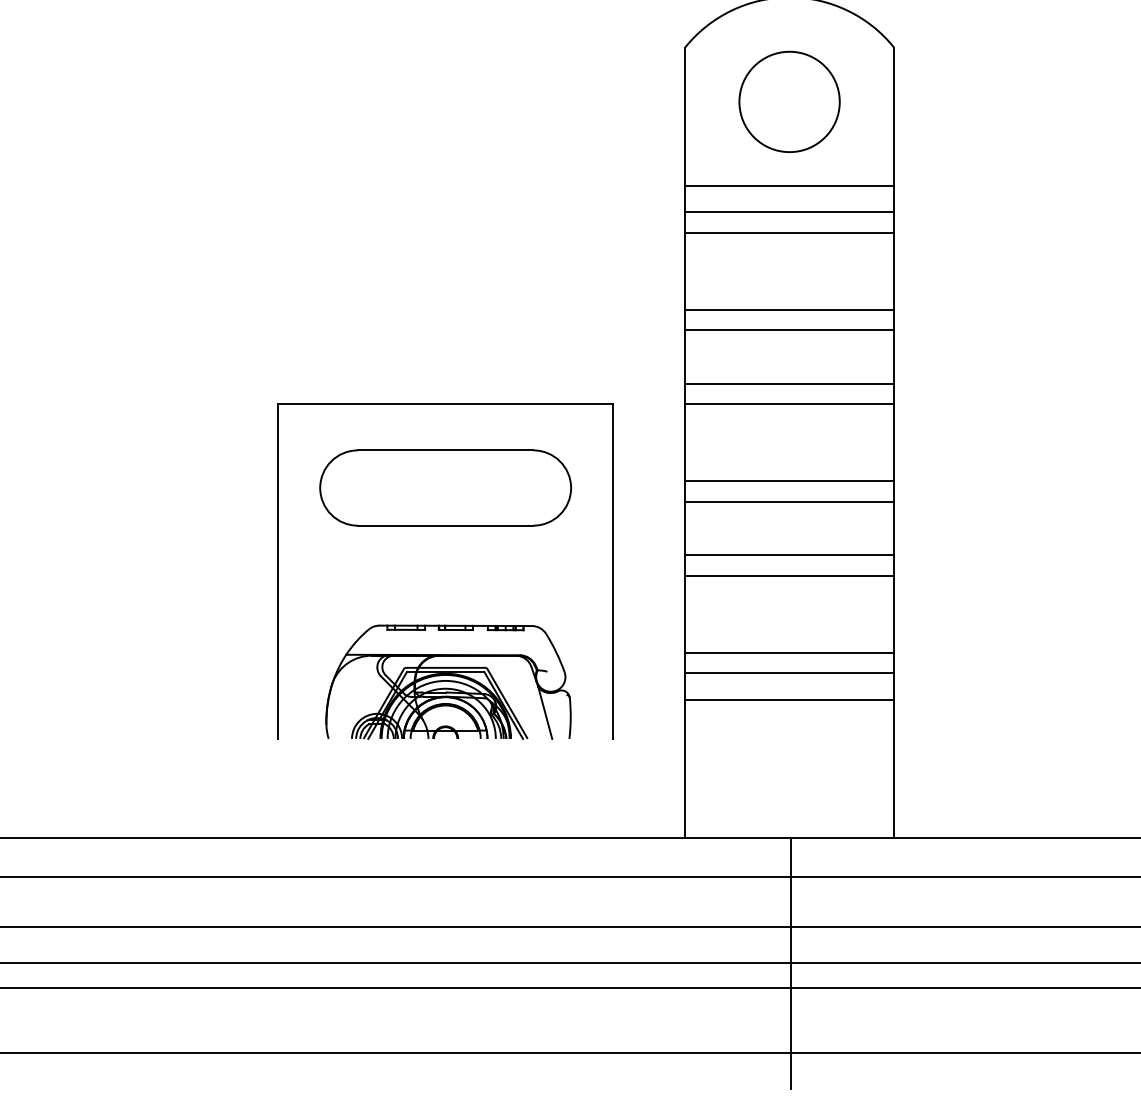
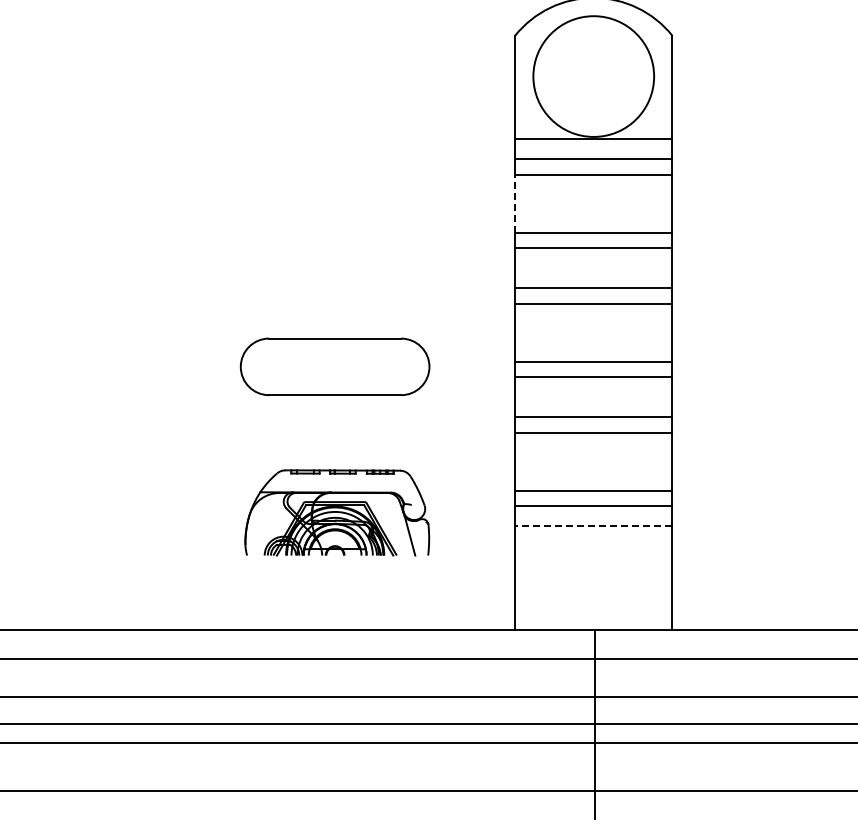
circle: (789, 101) -> (593, 76), size x1.6
line: (685, 270) -> (515, 203), solid -> dashed
part: (444, 405) -> (334, 304), removed
line: (789, 700) -> (593, 526), solid -> dashed

